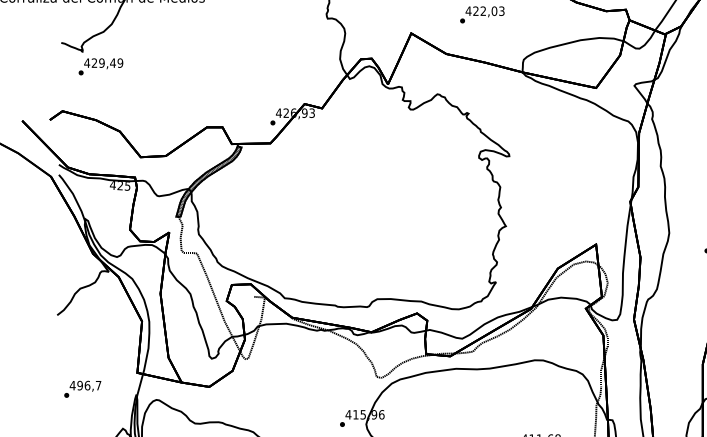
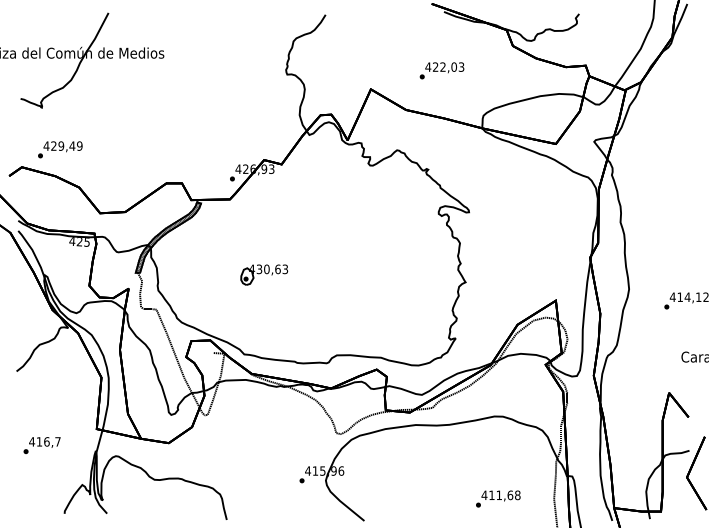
text: (101, 66) -> (60, 149), moved
part: (304, 218) -> (264, 274), added
text: (80, 385) -> (39, 441), 496,7 -> 416,7

